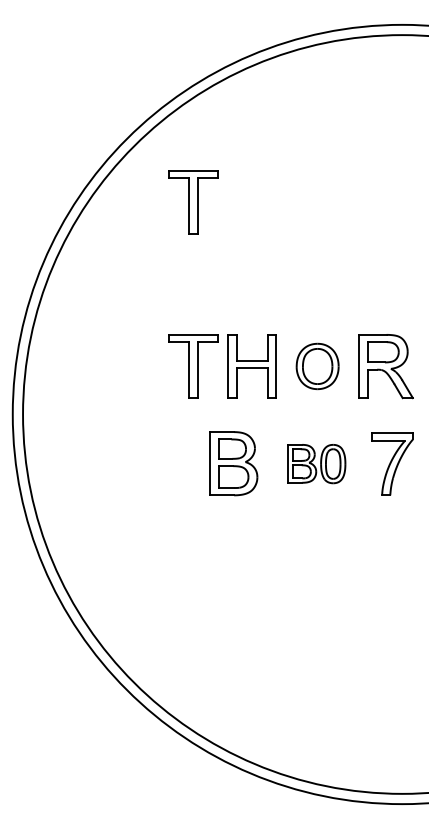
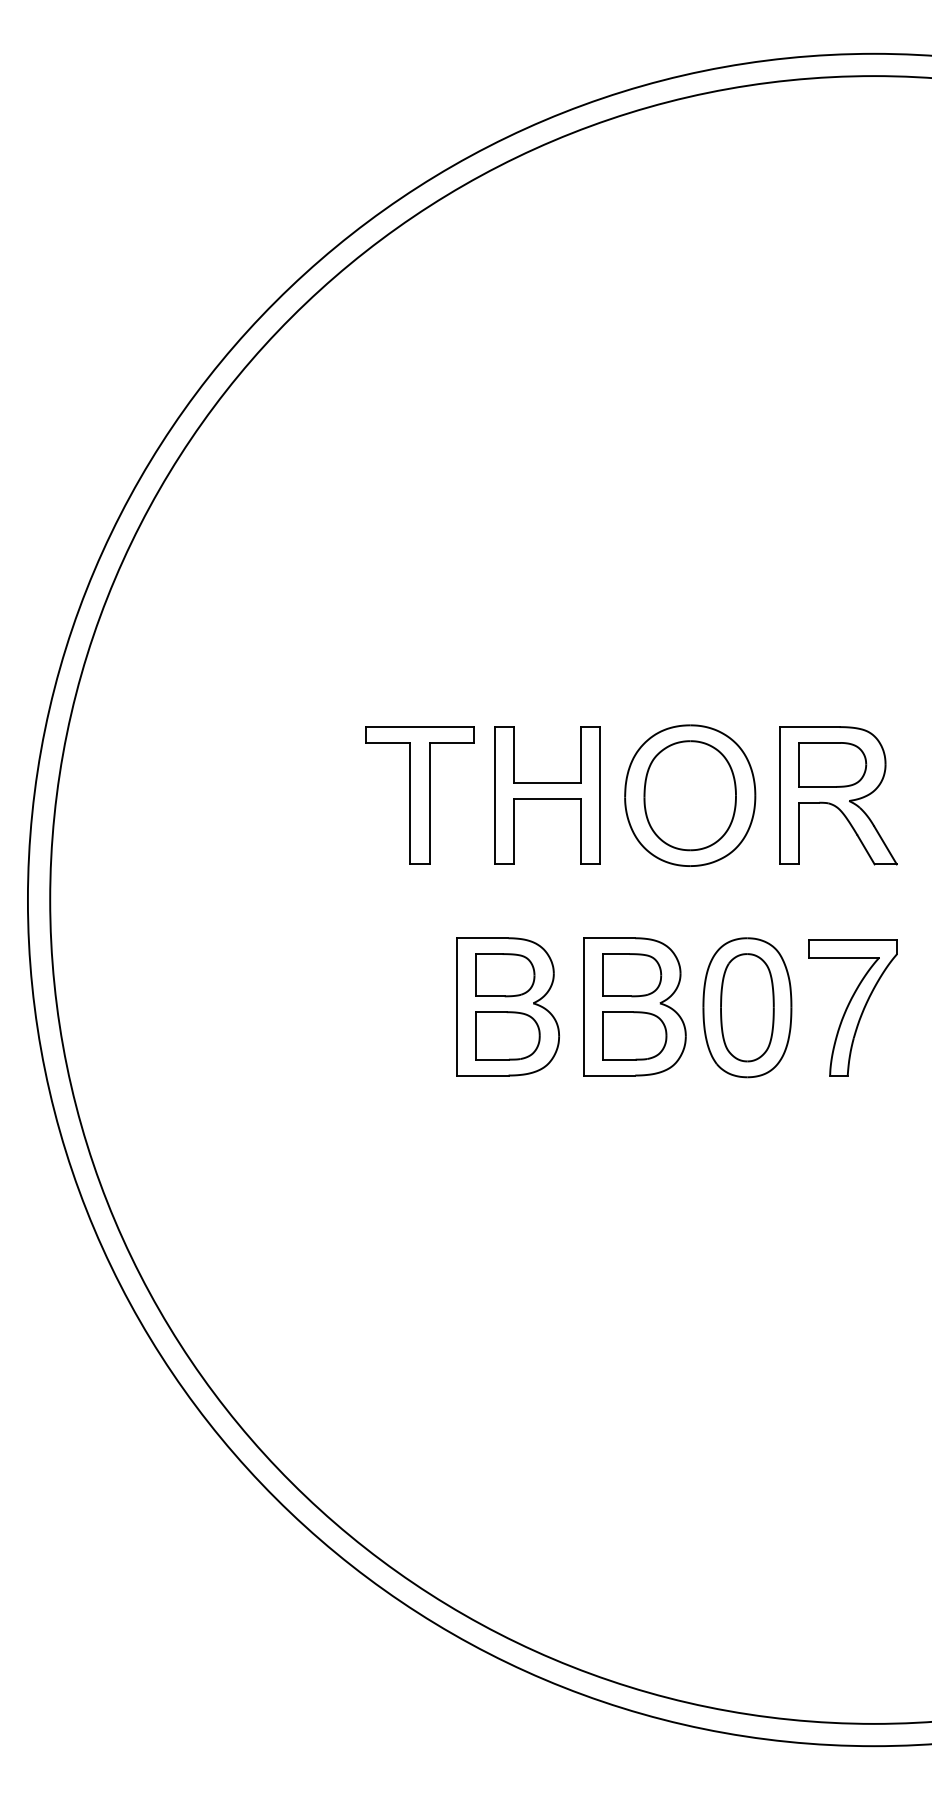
part: (193, 202) -> (420, 439), removed
part: (317, 366) -> (689, 795), size x1.43
part: (316, 463) -> (687, 1006), size x1.67

